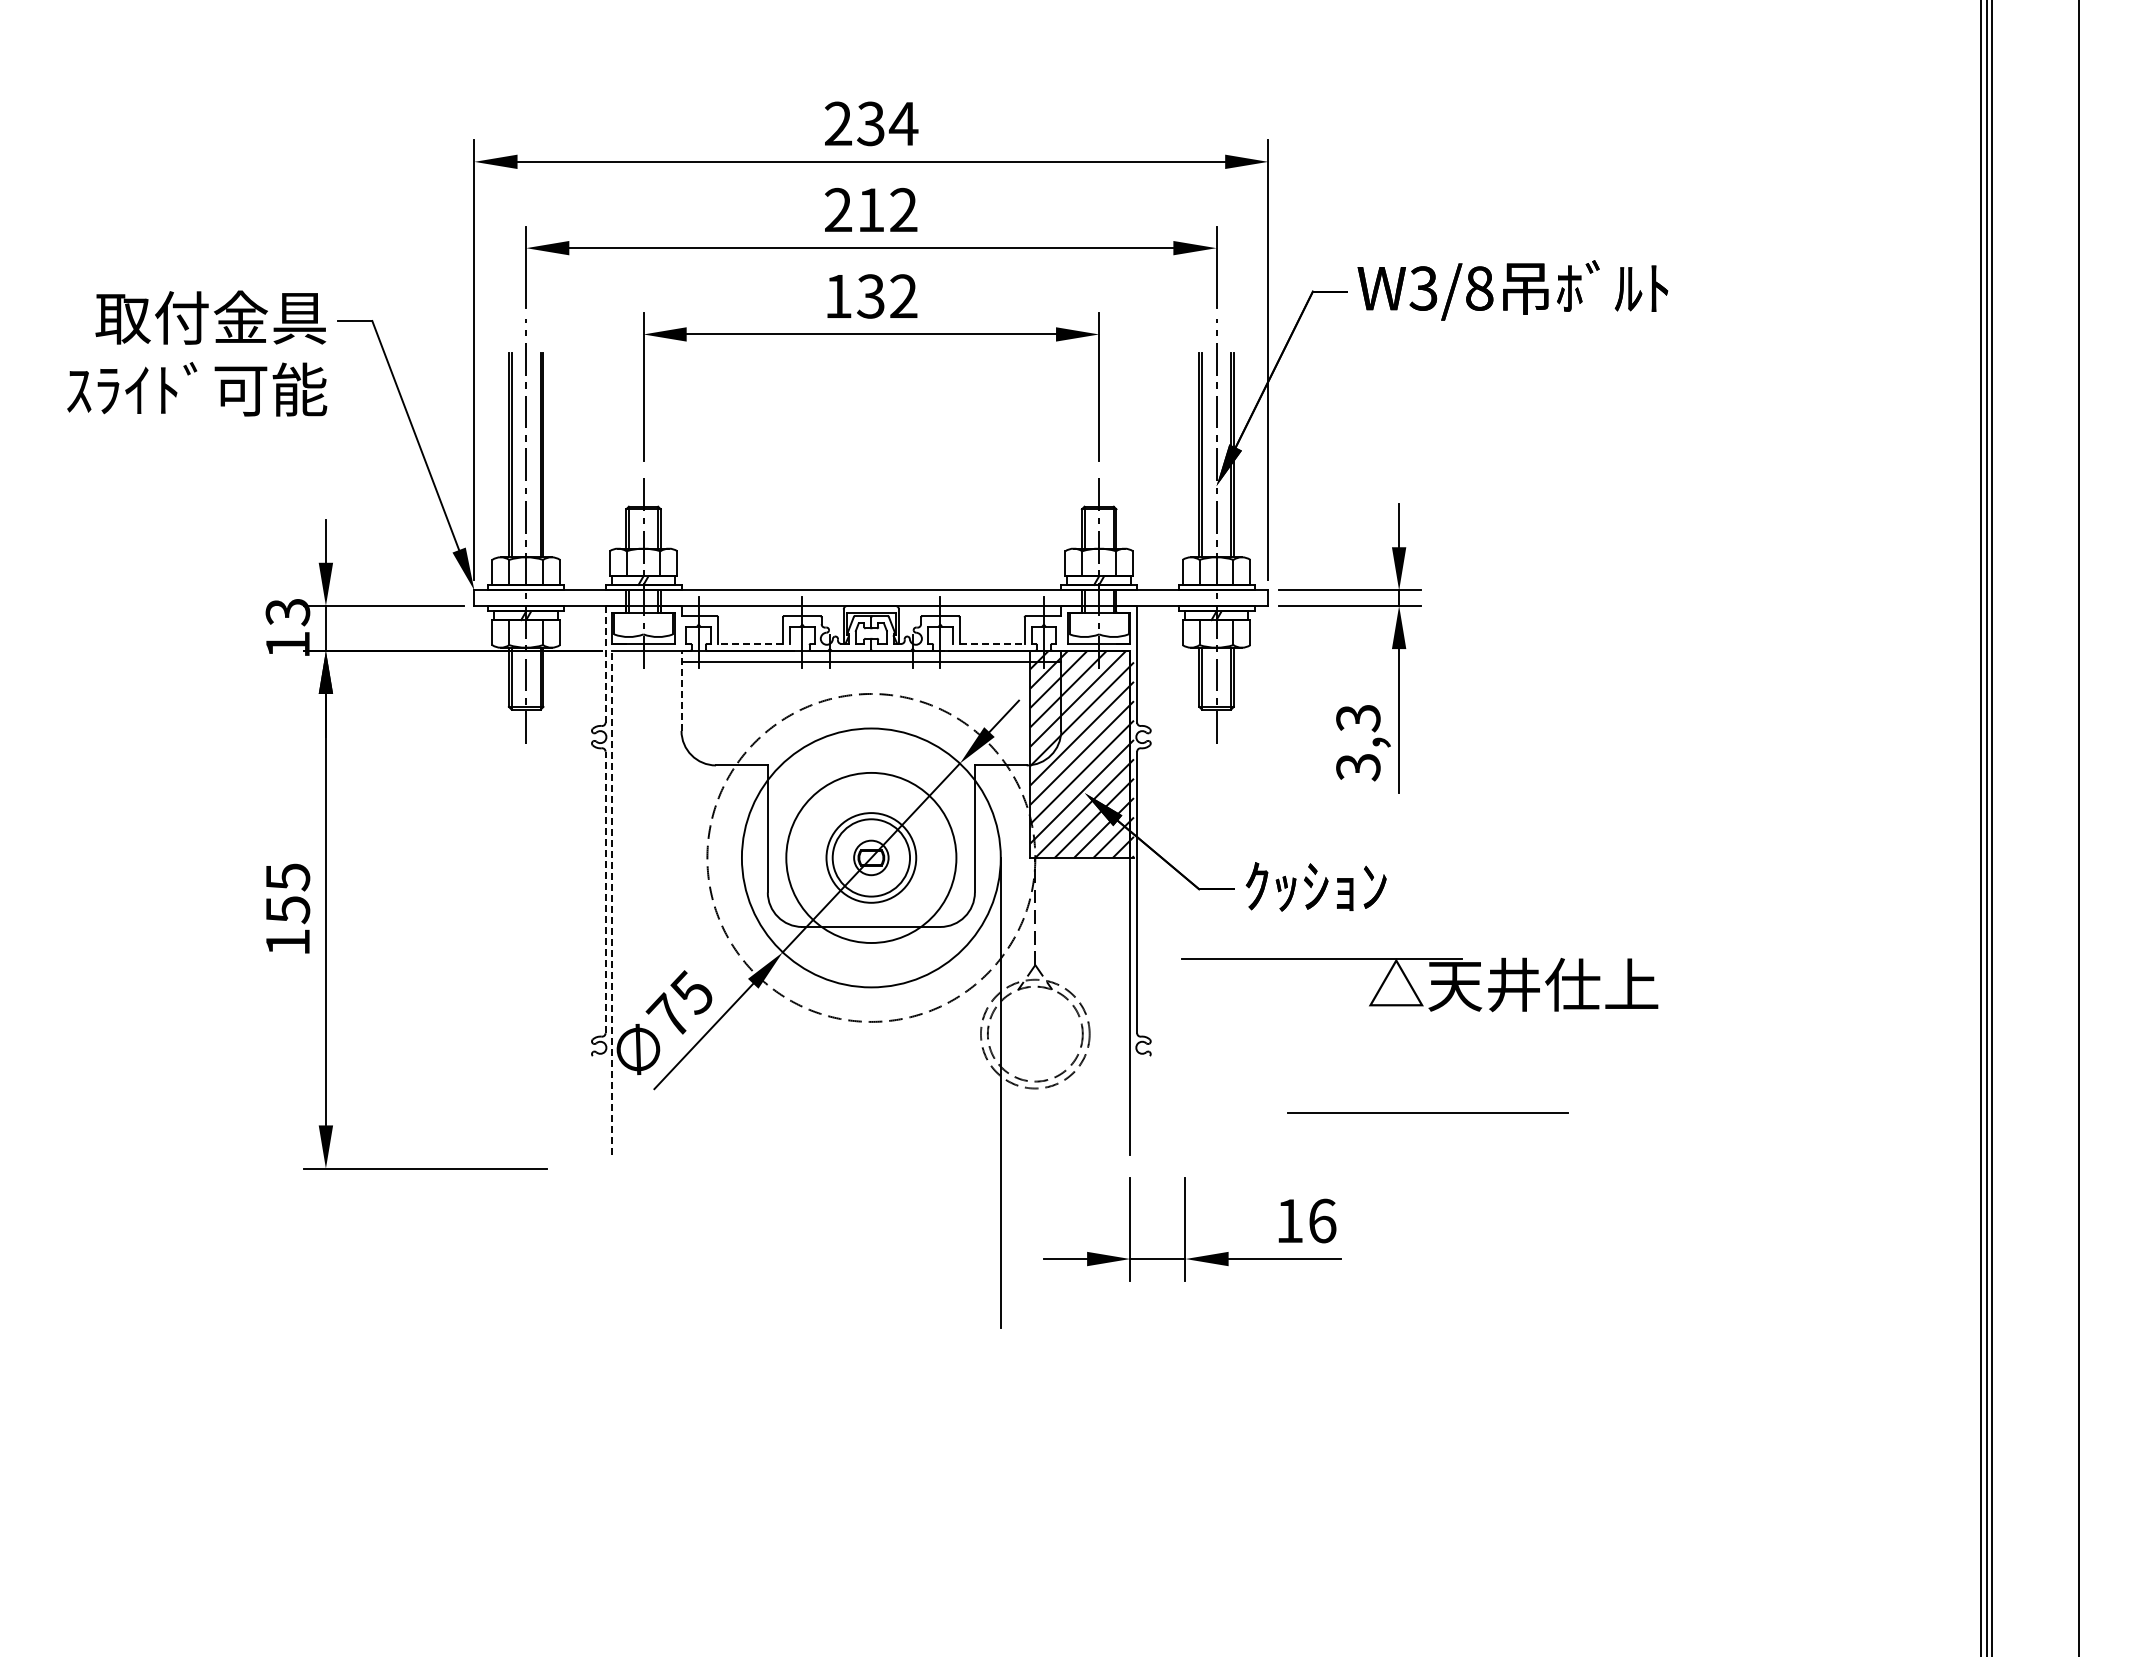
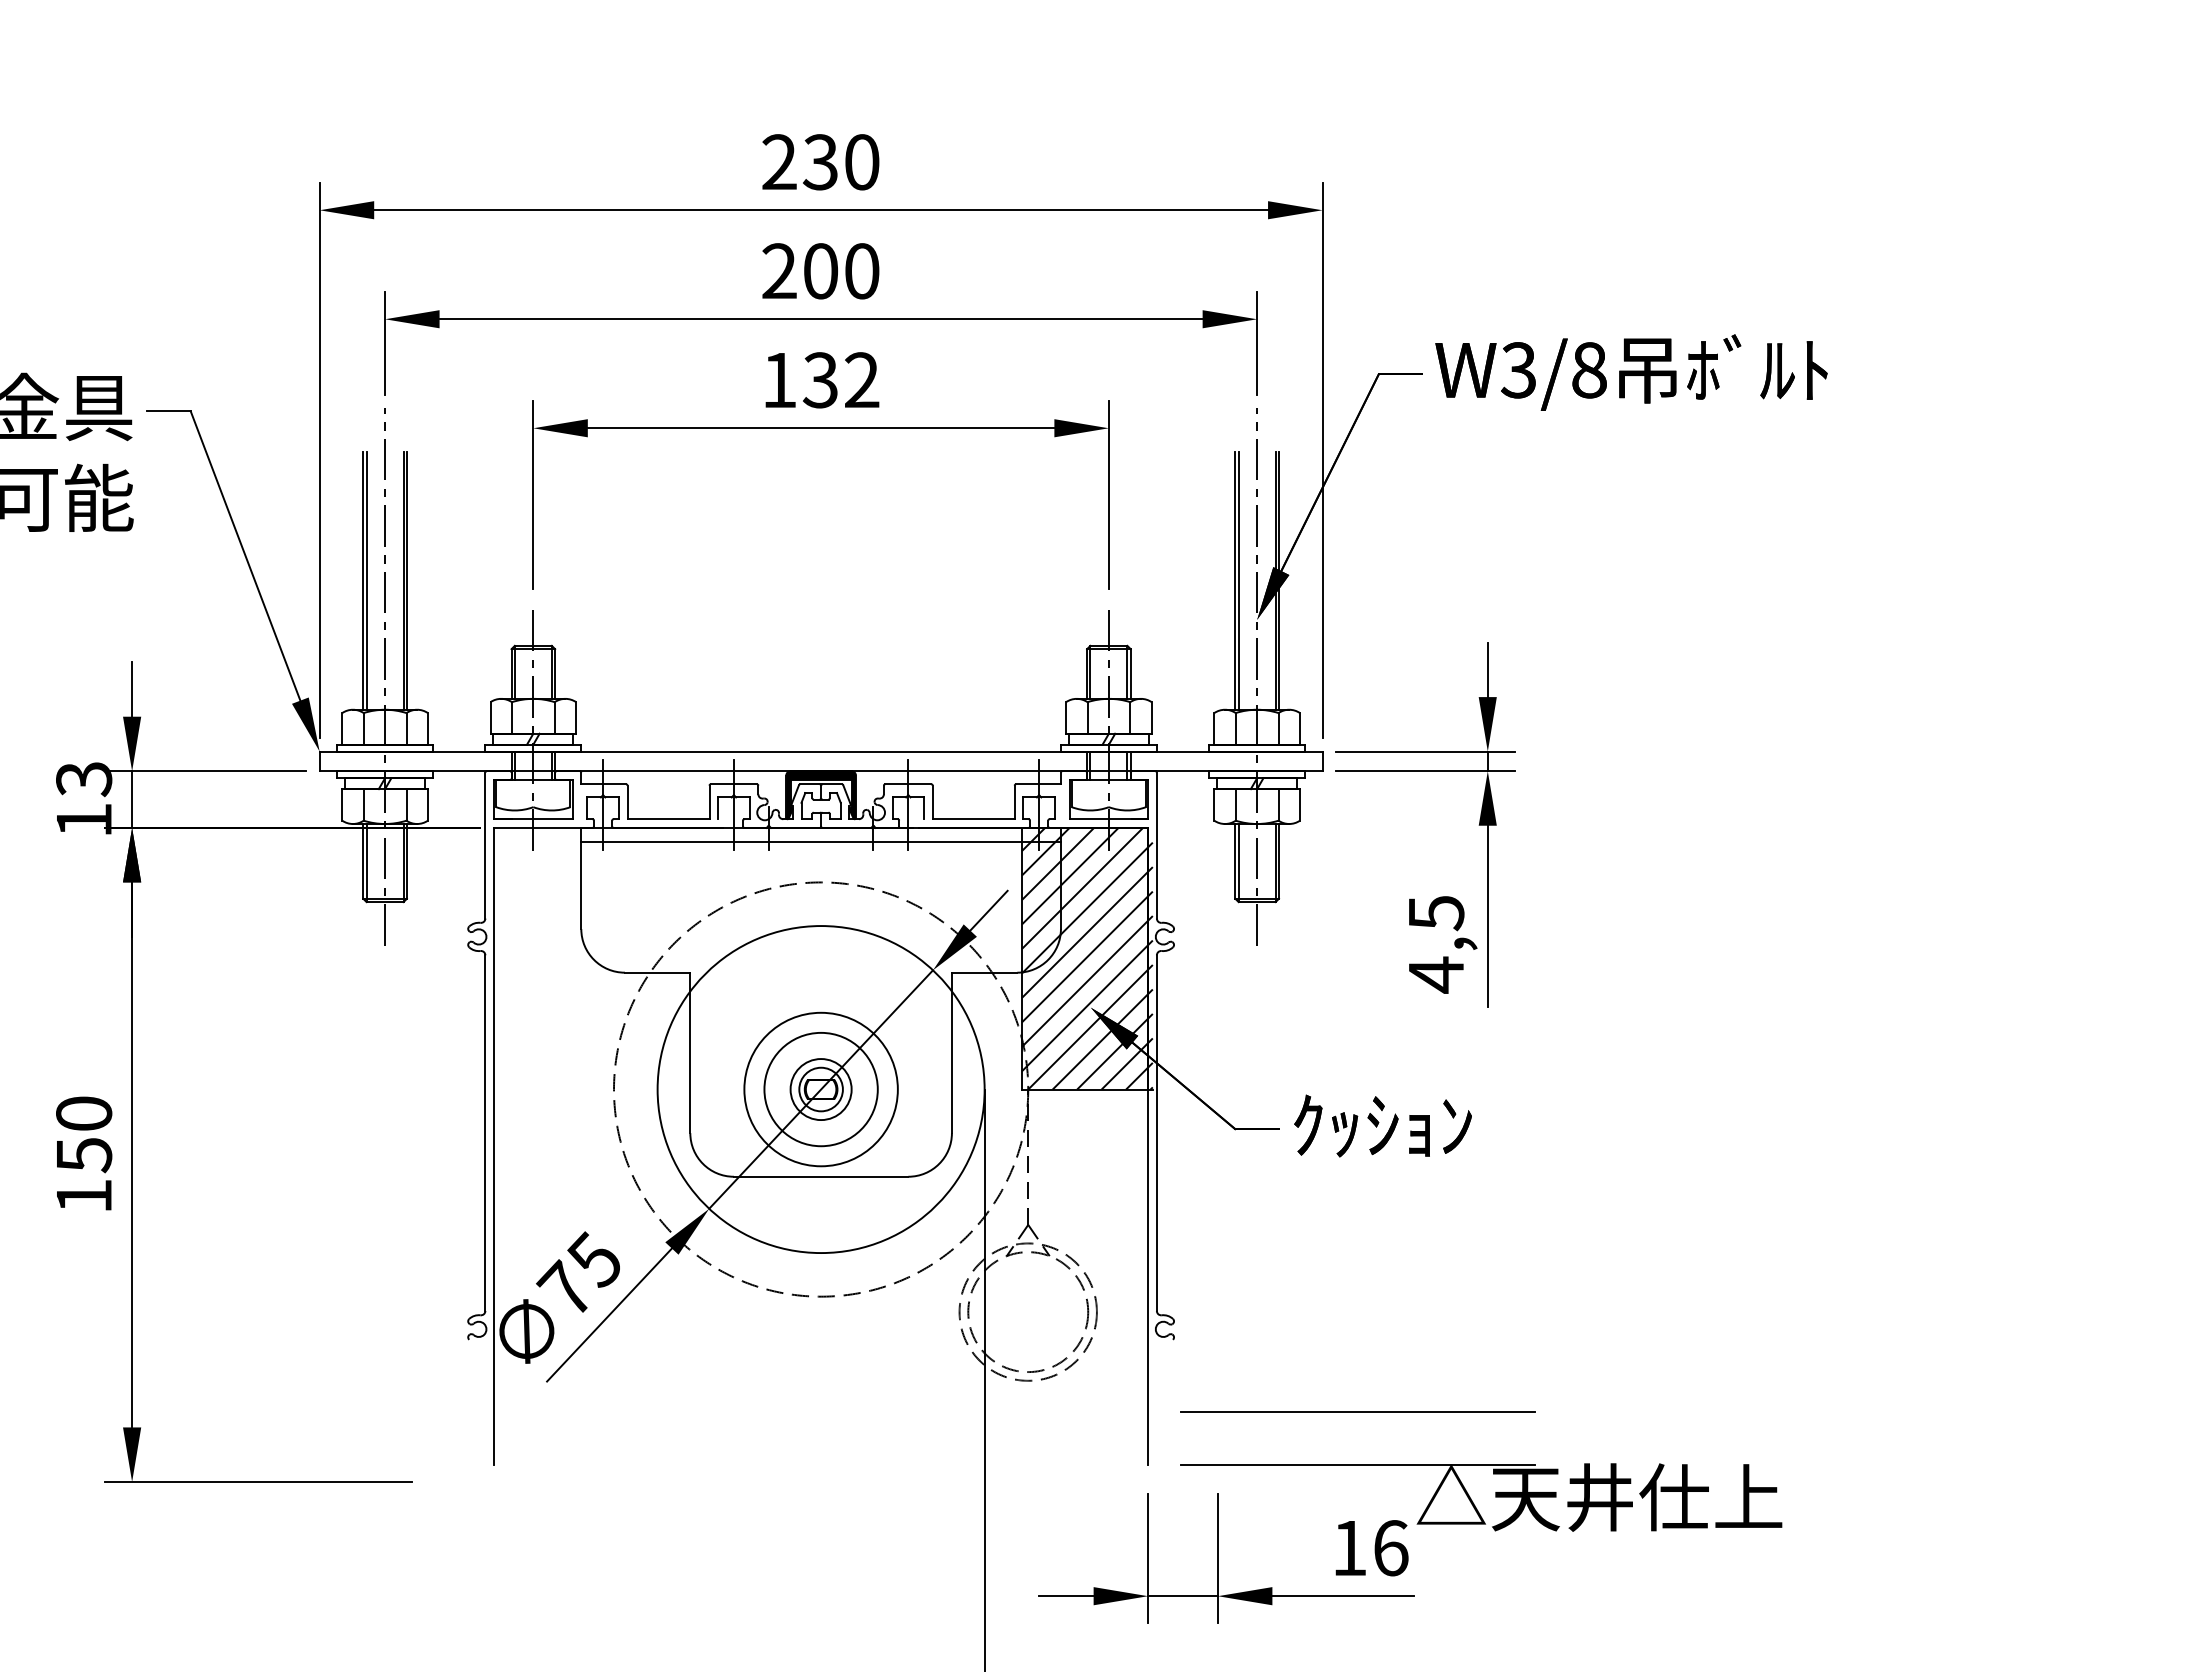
text: (903, 123) -> (861, 161), 234 -> 230
text: (887, 209) -> (841, 270), 212 -> 200
fill: (870, 624) -> (820, 794), added
line: (750, 643) -> (668, 818), dashed -> solid
line: (992, 643) -> (974, 818), dashed -> solid
line: (605, 664) -> (485, 845), dashed -> solid
line: (681, 690) -> (581, 878), dashed -> solid
text: (1358, 743) -> (1436, 944), 3,3 -> 4,5
circle: (871, 857) -> (821, 1088), size x0.62
circle: (871, 857) -> (821, 1088), size x0.71
text: (287, 877) -> (83, 1114), 155 -> 150
line: (605, 892) -> (485, 1133), dashed -> solid
line: (612, 902) -> (494, 1145), dashed -> solid
part: (1413, 987) -> (1473, 1500), moved
line: (1427, 1112) -> (1356, 1411), moved

